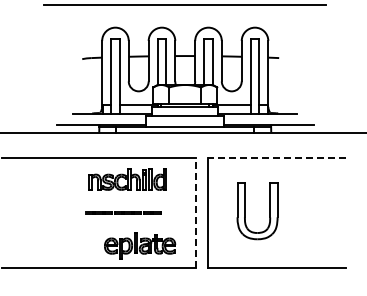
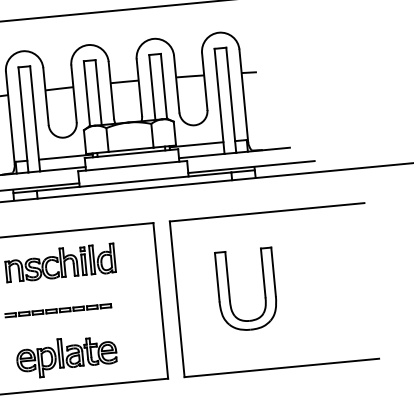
line: (276, 157) -> (266, 212), dashed -> solid
line: (196, 212) -> (161, 300), dashed -> solid
part: (140, 245) -> (67, 355), moved

